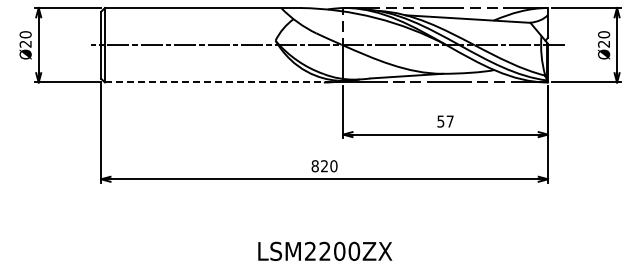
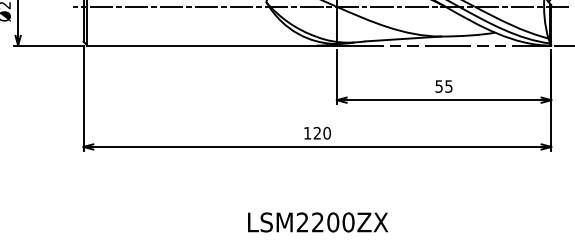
line: (223, 82) -> (211, 45), dashed -> solid
text: (449, 121) -> (448, 86), 57 -> 55
text: (314, 166) -> (306, 133), 820 -> 120

